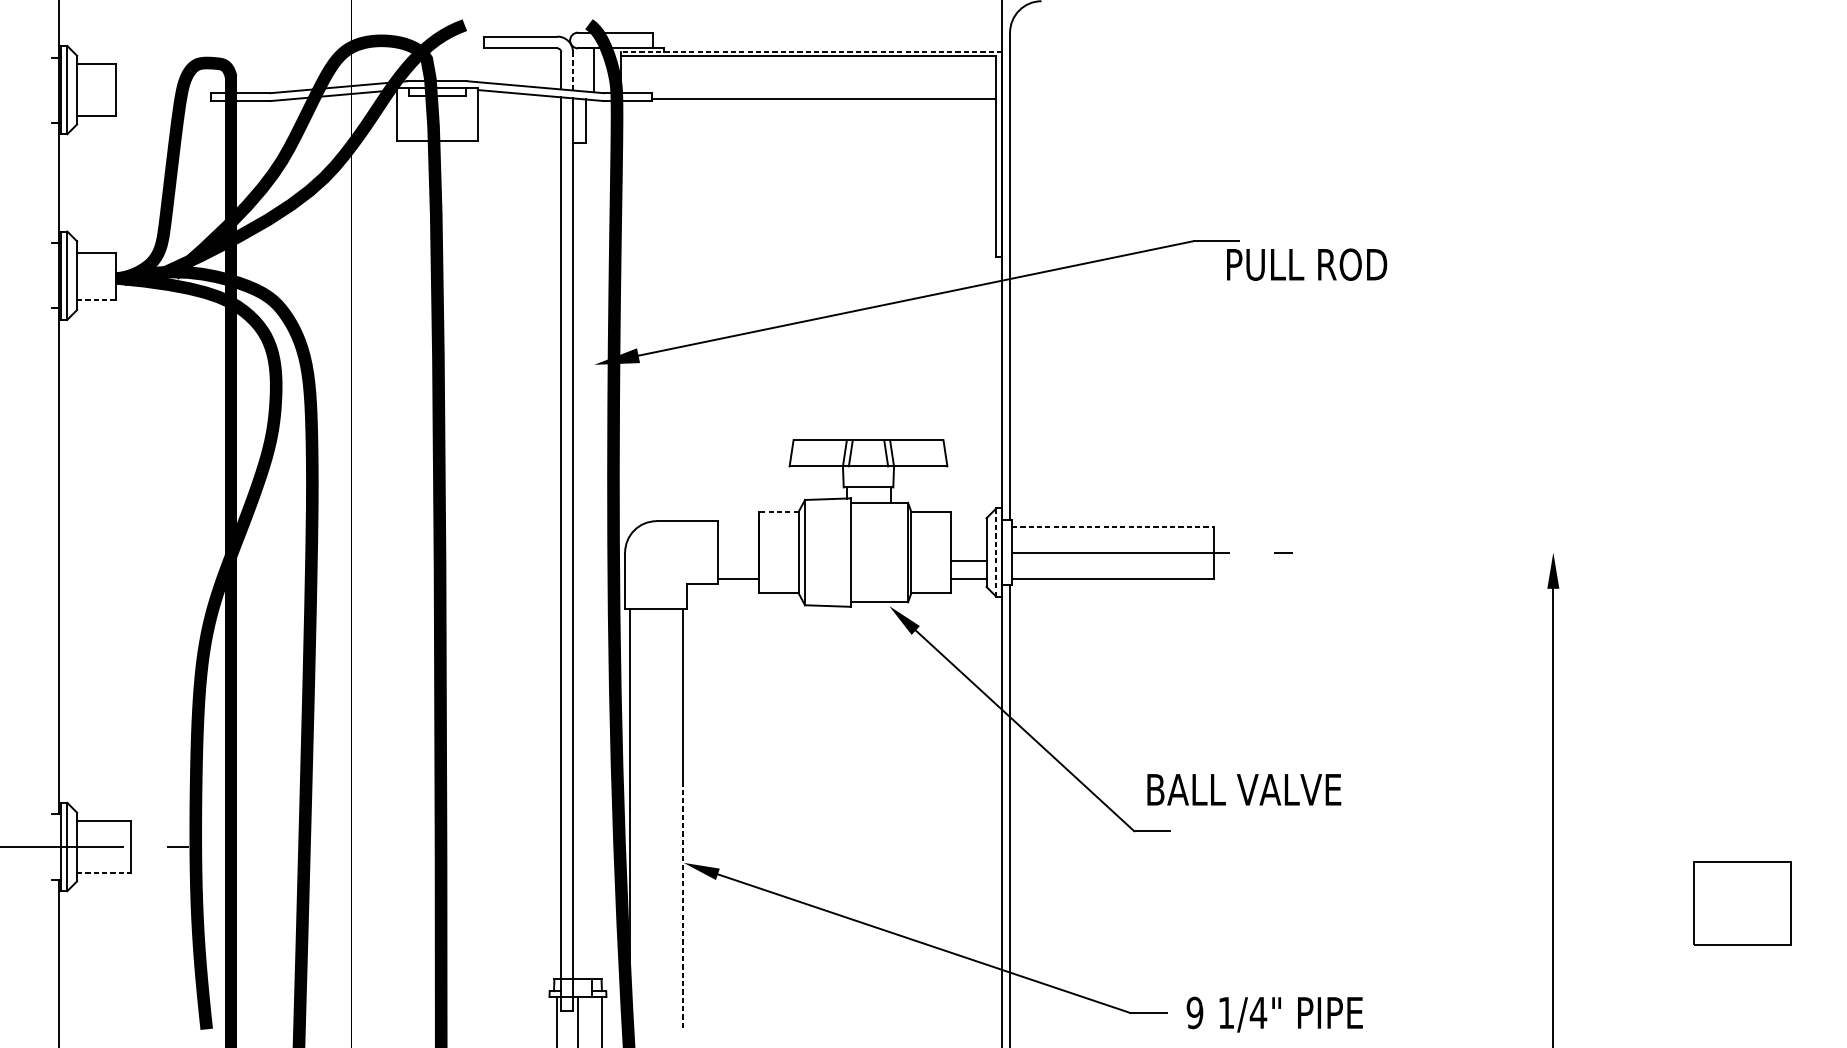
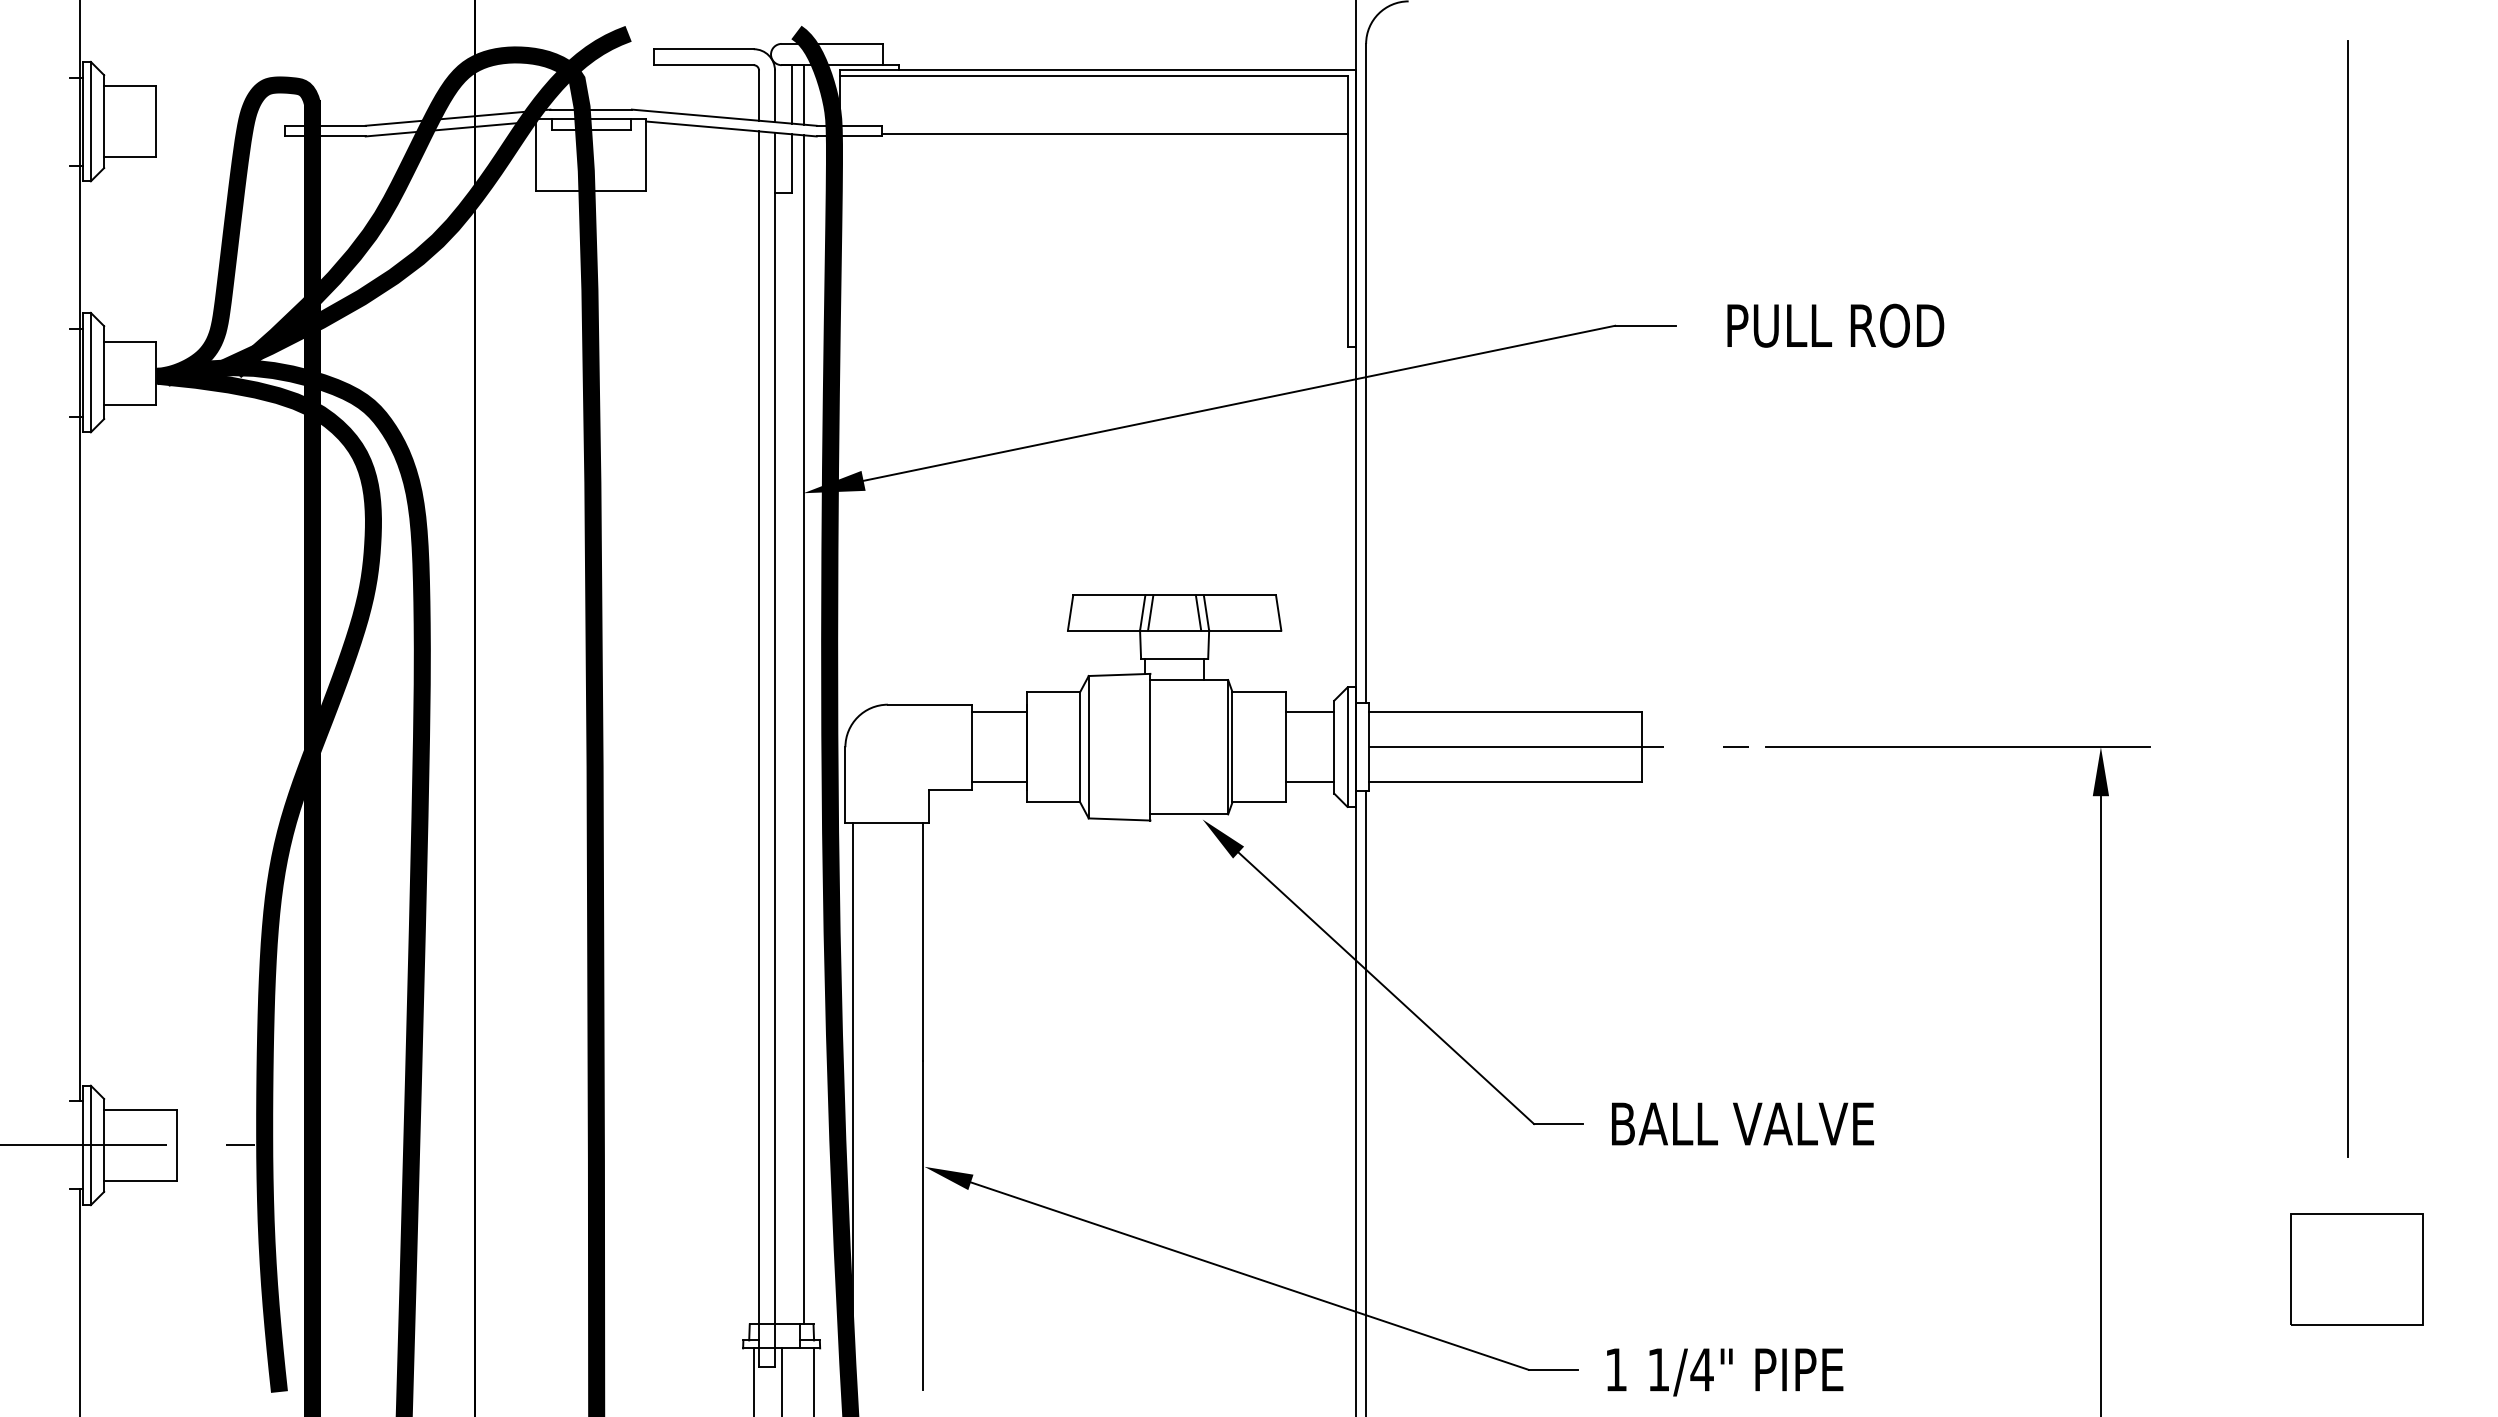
line: (811, 52) -> (1097, 70), dashed -> solid
line: (586, 70) -> (792, 94), added
line: (573, 71) -> (775, 96), dashed -> solid
text: (1306, 264) -> (1835, 325), moved
line: (96, 299) -> (130, 405), dashed -> solid
line: (1735, 442) -> (2347, 598), added
line: (778, 511) -> (1053, 691), dashed -> solid
line: (739, 526) -> (999, 711), added
line: (1113, 526) -> (1505, 711), dashed -> solid
line: (594, 539) -> (803, 729), added
line: (996, 552) -> (1347, 747), dashed -> solid
line: (1447, 552) -> (1957, 747), added
line: (968, 560) -> (1309, 711), moved
text: (1243, 789) -> (1742, 1123), moved
line: (103, 872) -> (140, 1180), dashed -> solid
part: (1742, 903) -> (2356, 1269), moved
line: (682, 906) -> (923, 1225), dashed -> solid
text: (1195, 1012) -> (1616, 1369), 9 -> 1

